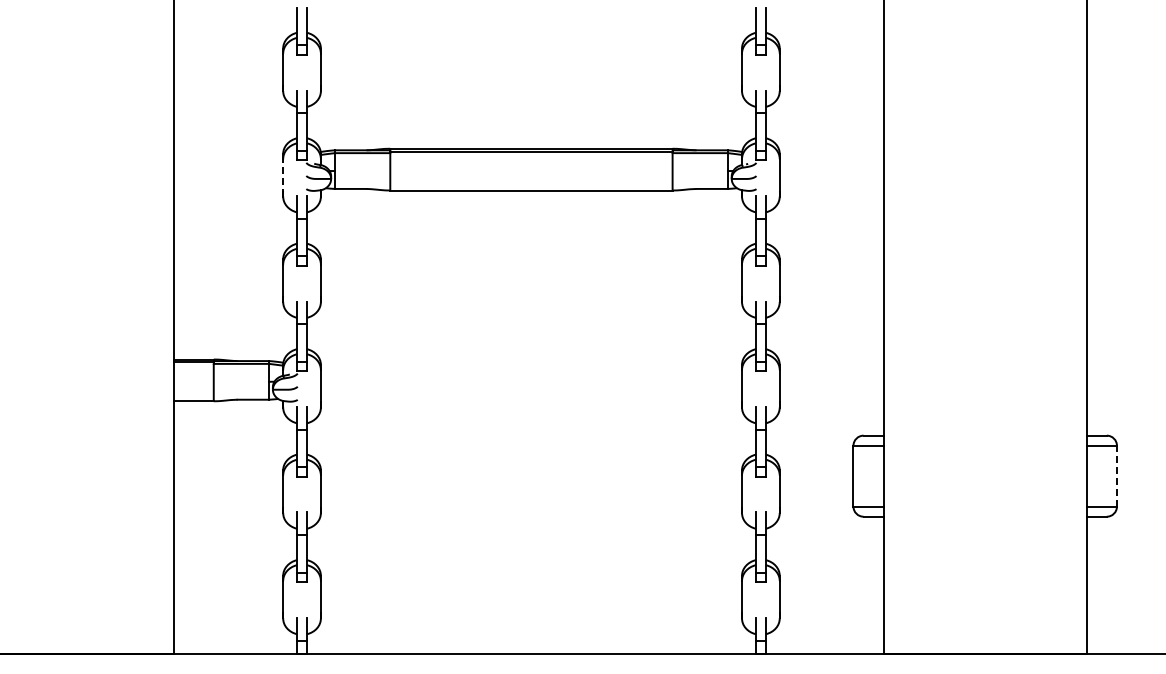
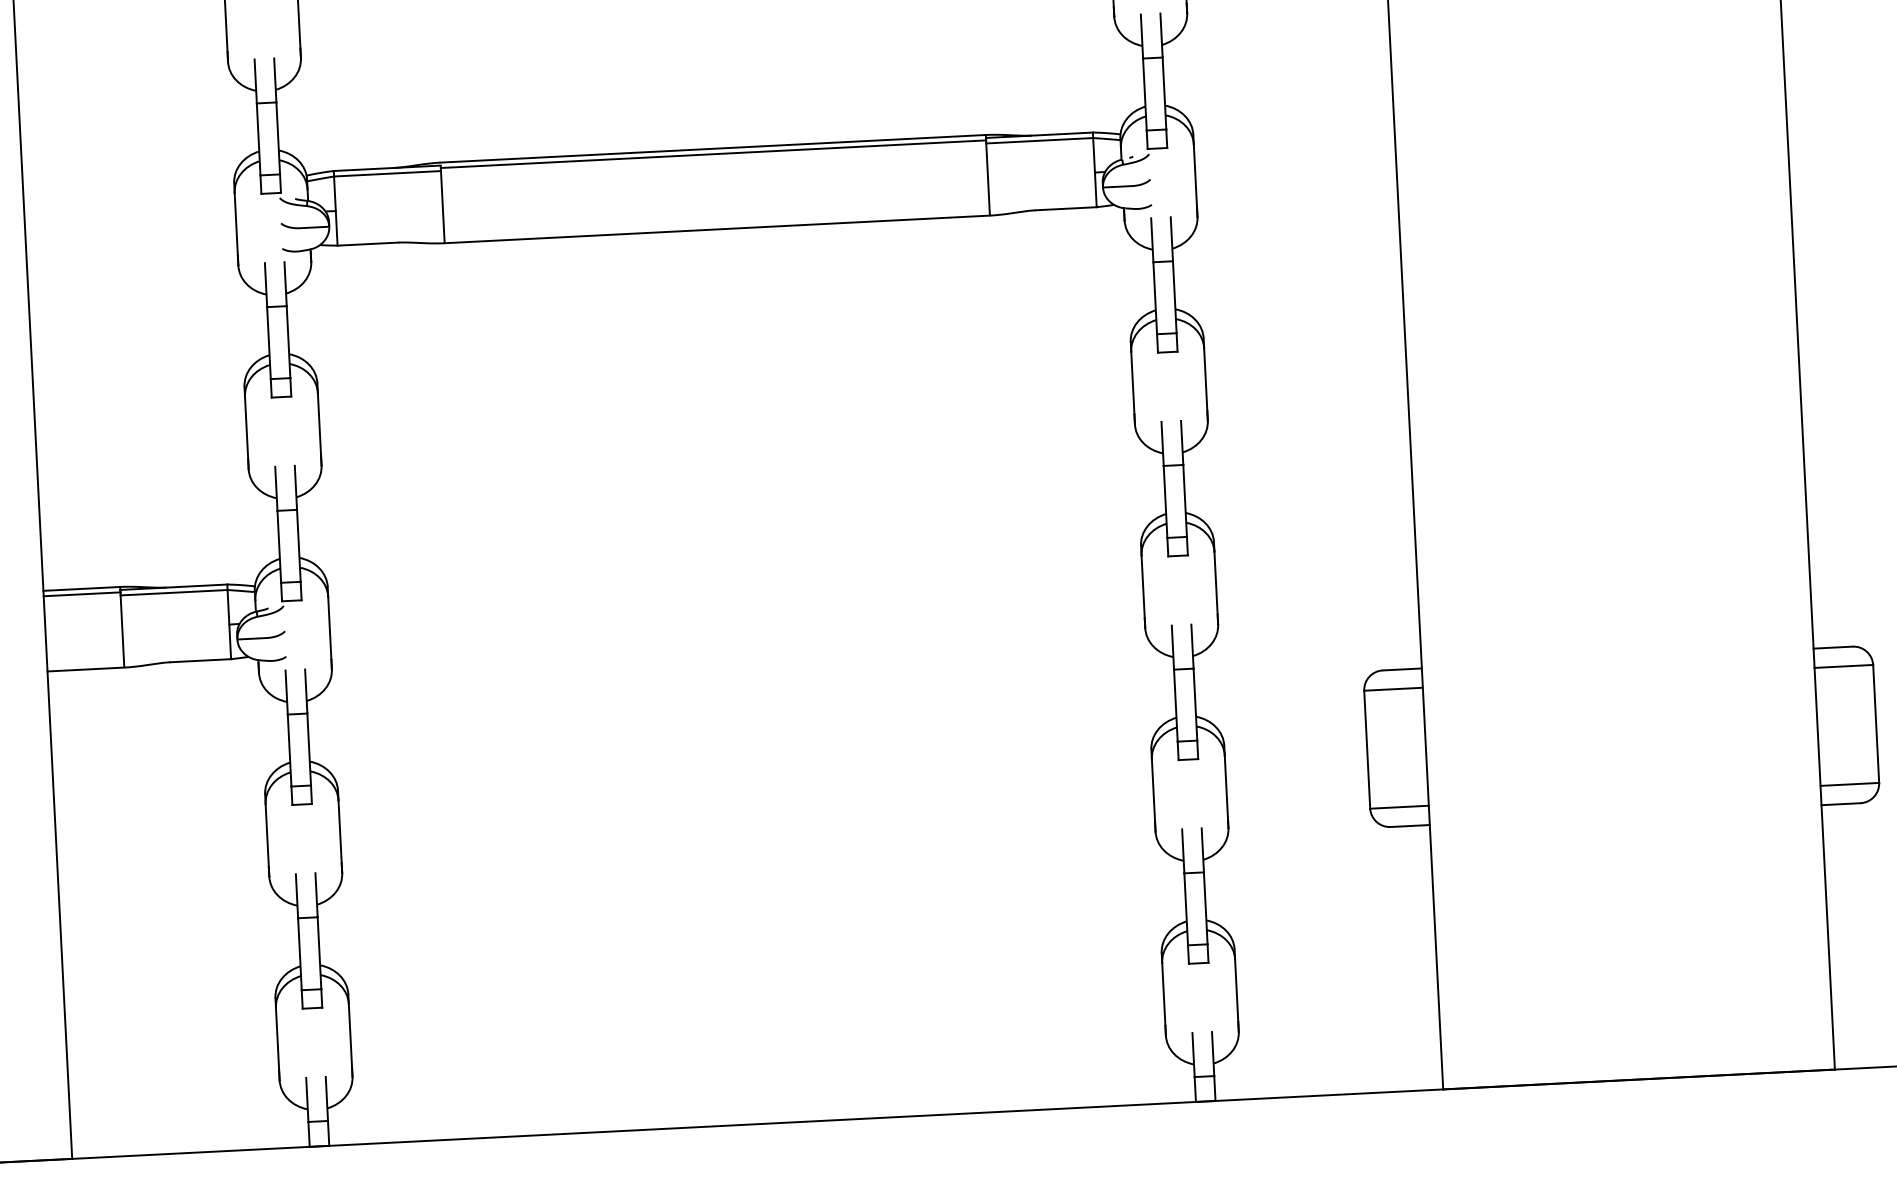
line: (283, 177) -> (237, 228), dashed -> solid
line: (1116, 476) -> (1875, 724), dashed -> solid

